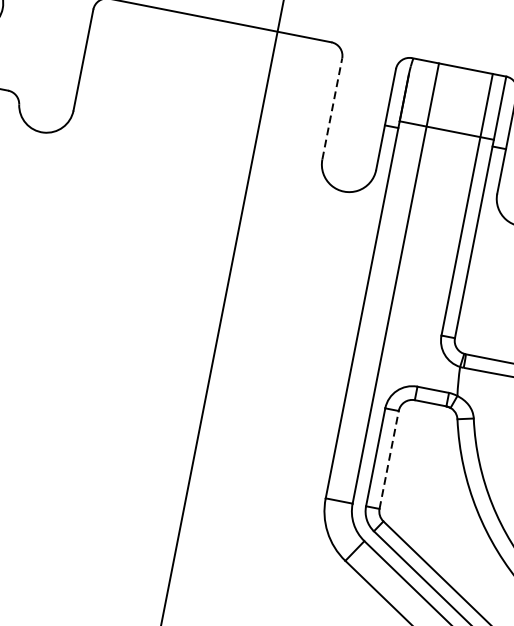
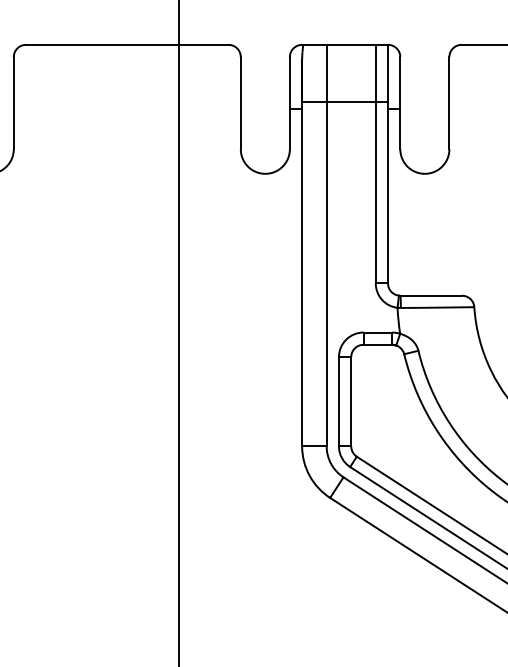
line: (332, 108) -> (240, 102), dashed -> solid
line: (389, 459) -> (351, 401), dashed -> solid

